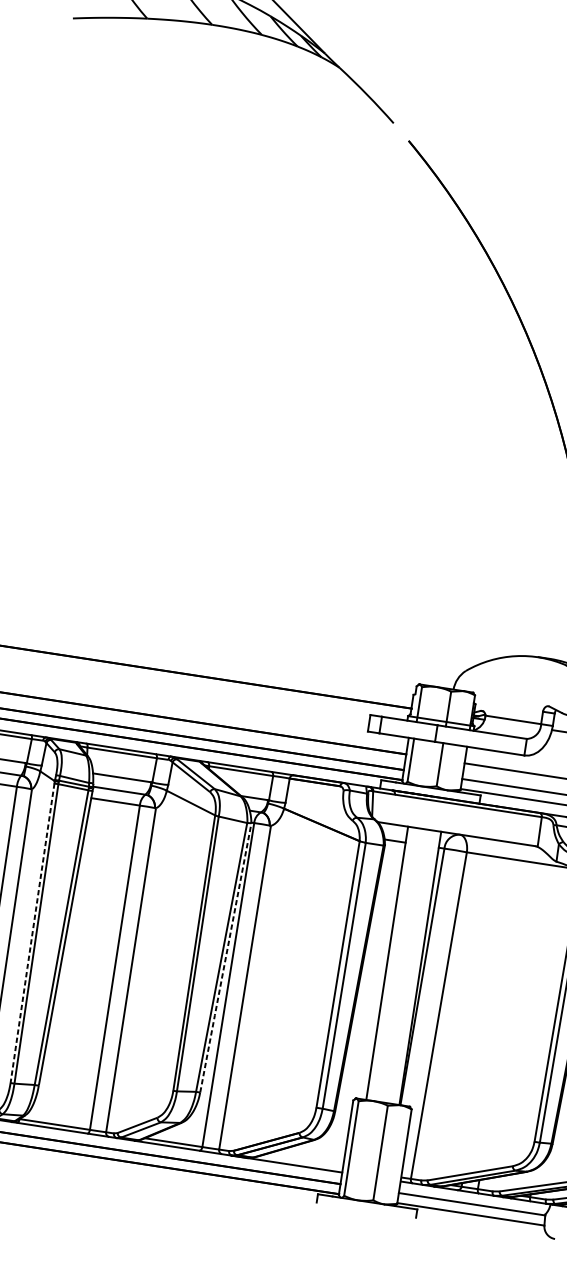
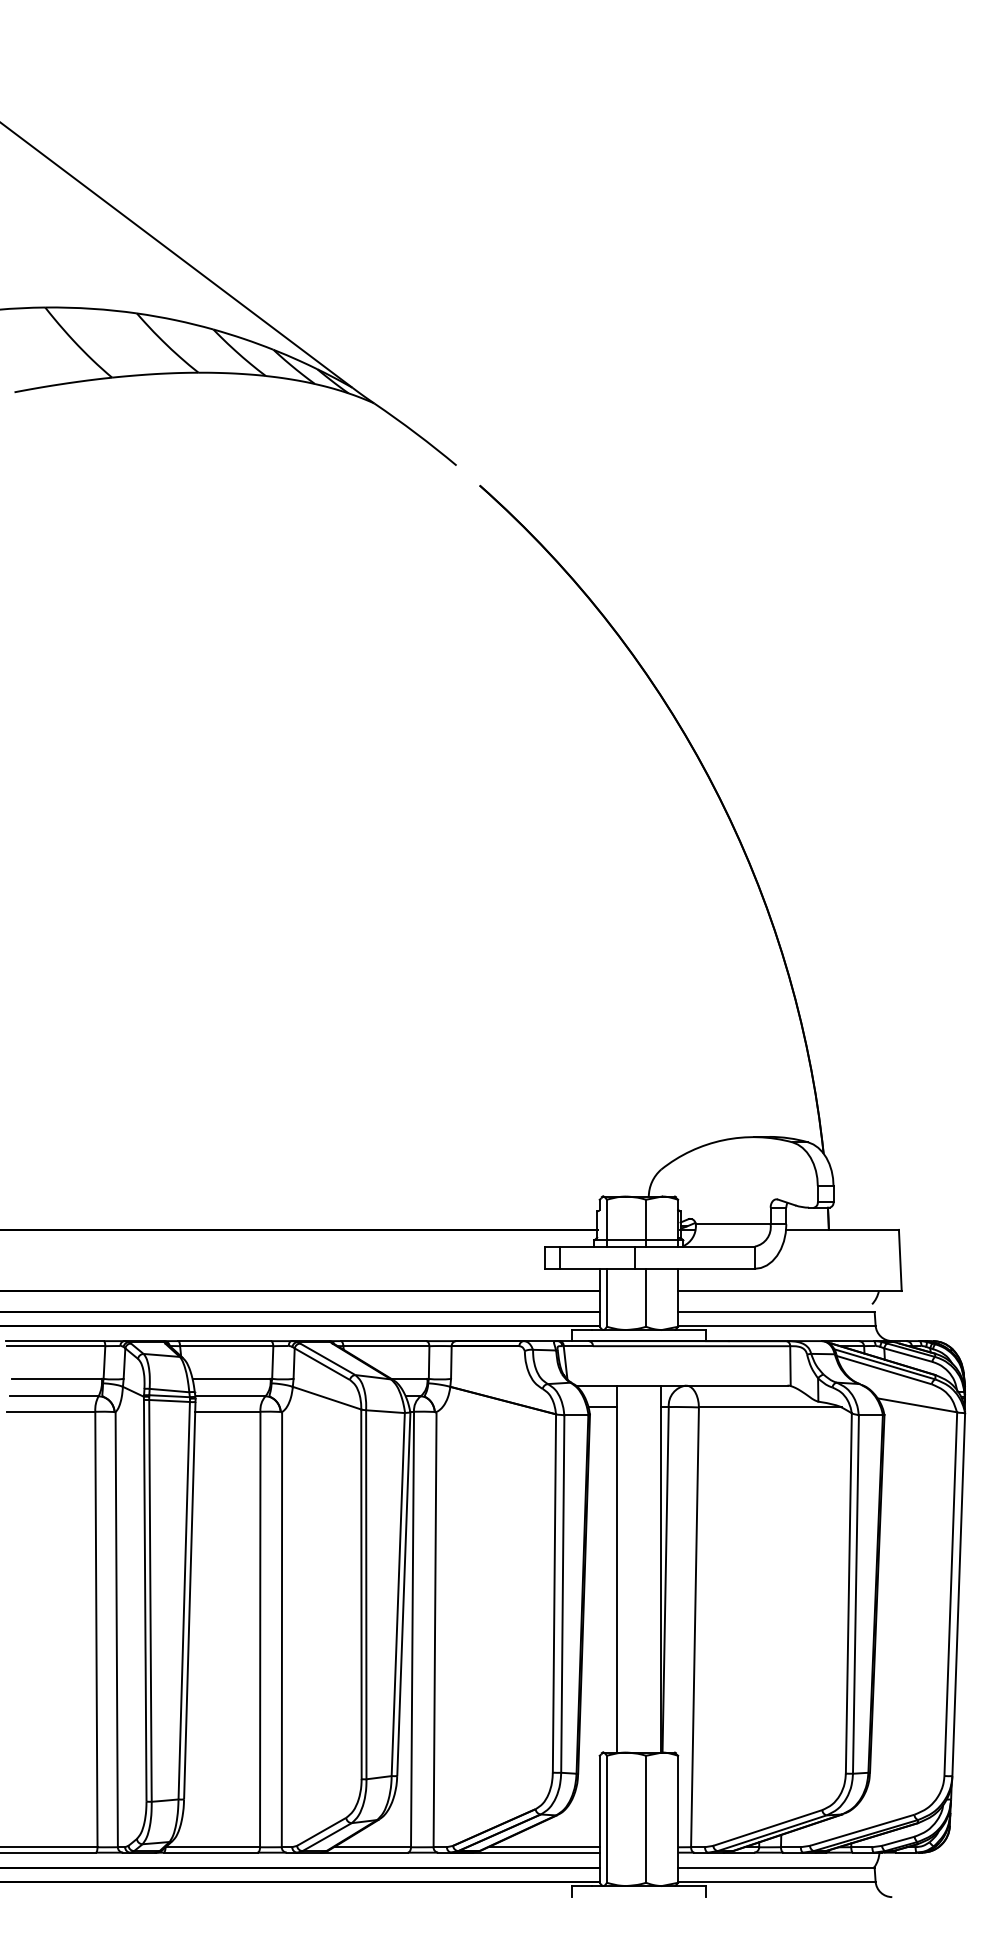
line: (32, 934) -> (145, 1602), dashed -> solid
line: (225, 958) -> (403, 1595), dashed -> solid
line: (300, 1162) -> (543, 1847), added

